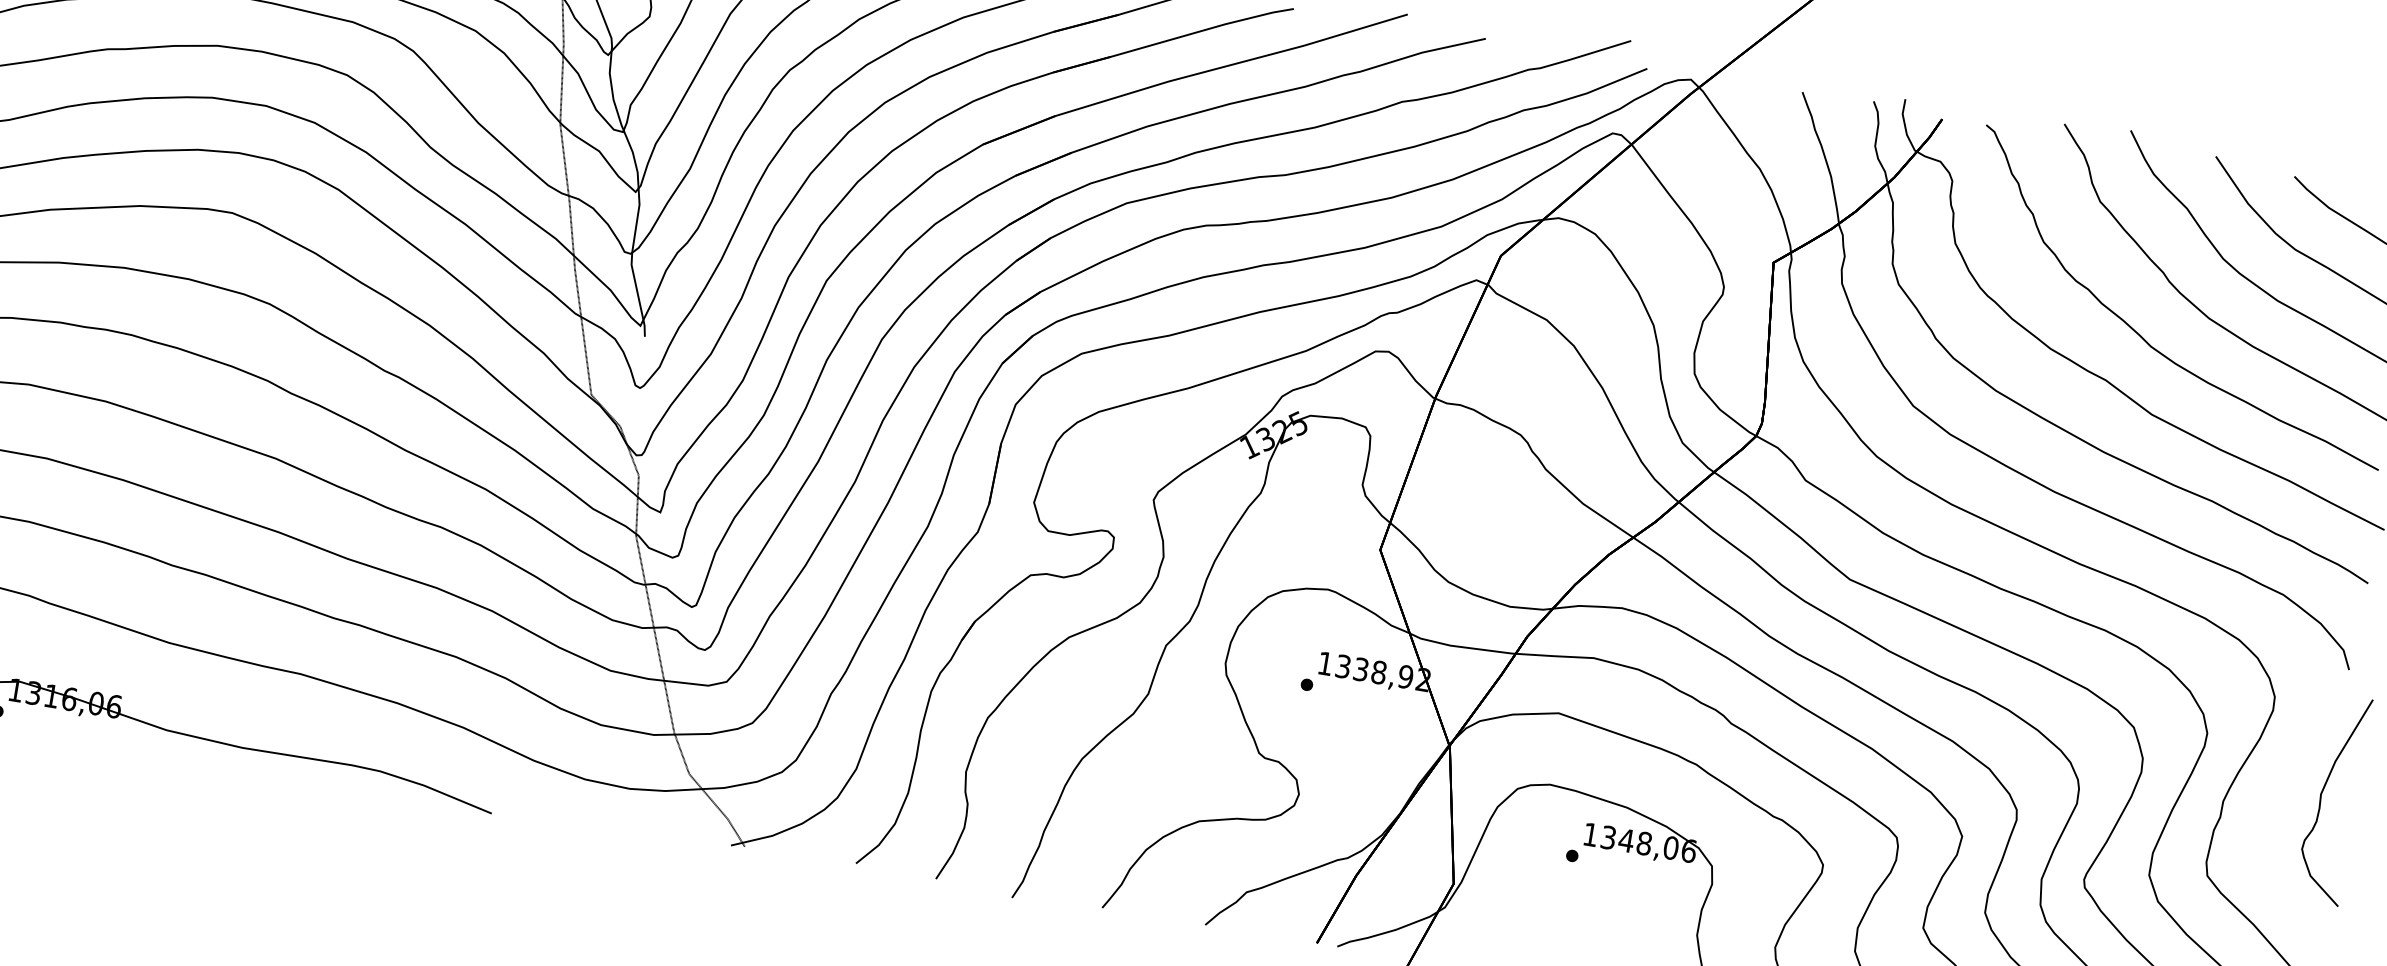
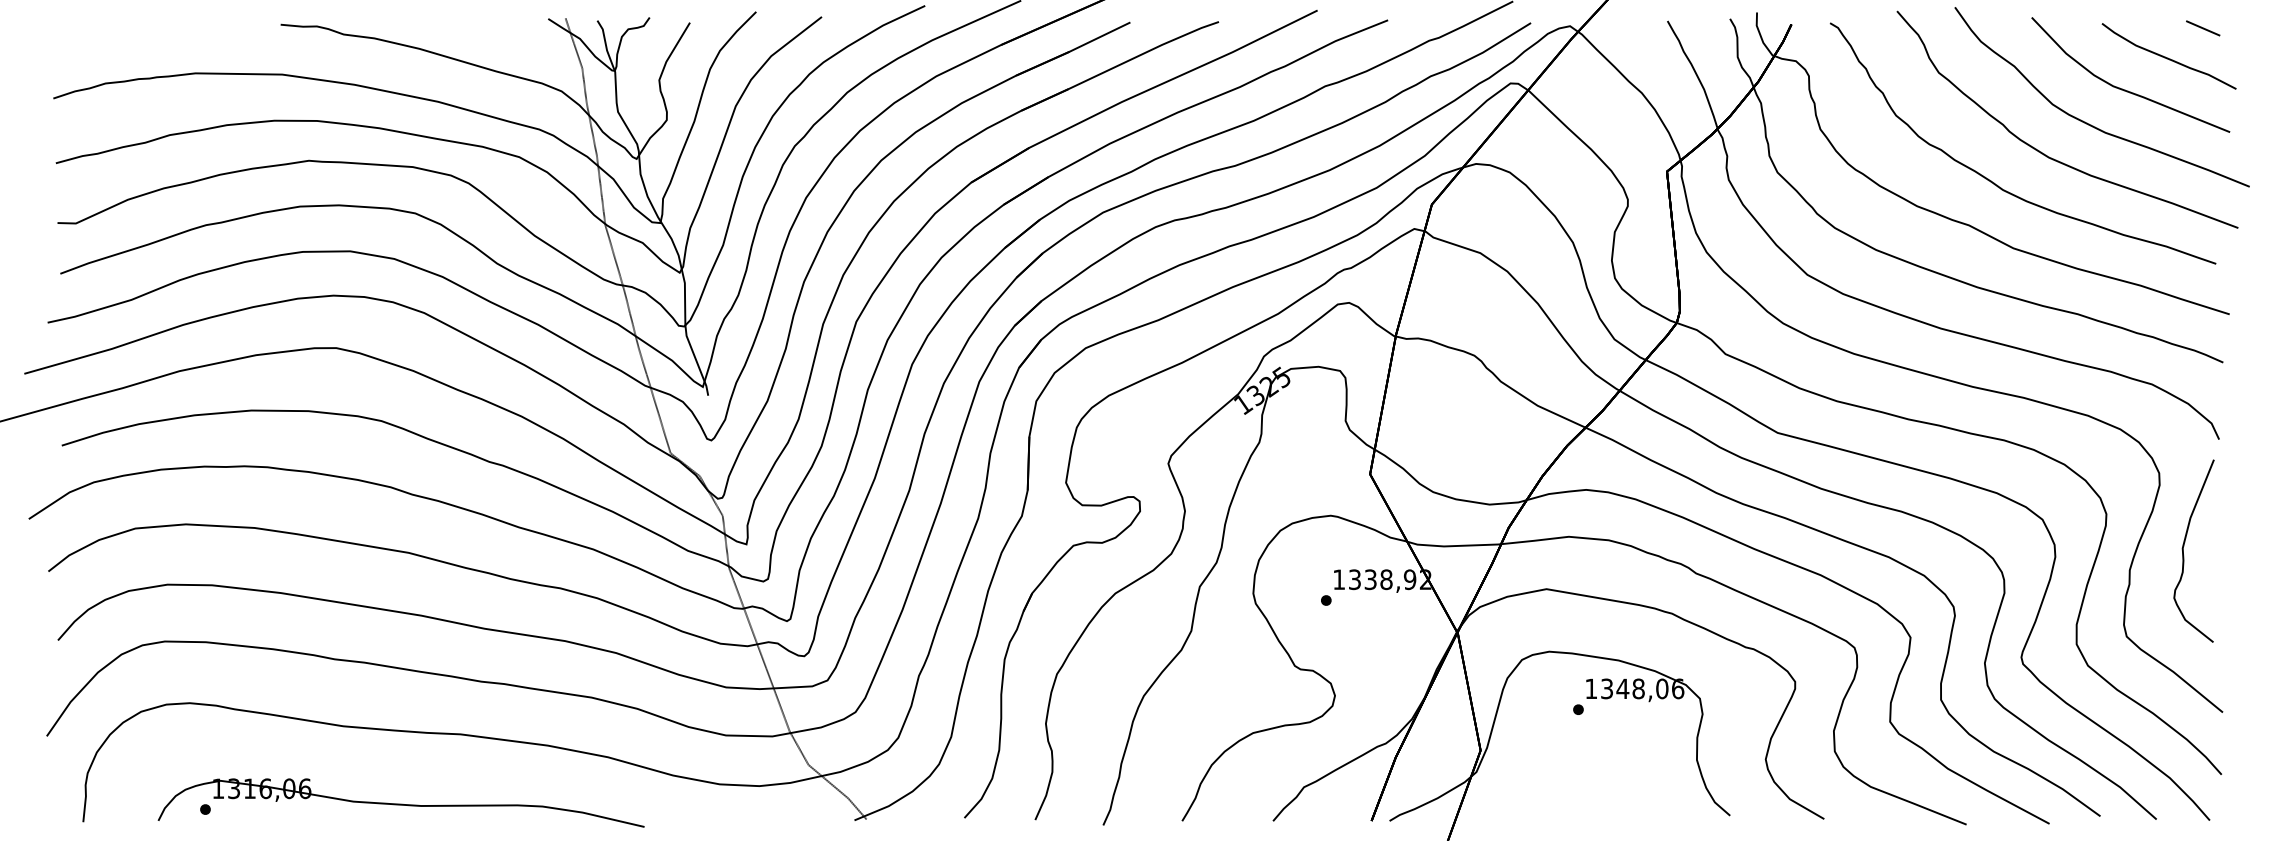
curve: (2323, 792) -> (2184, 546), moved

